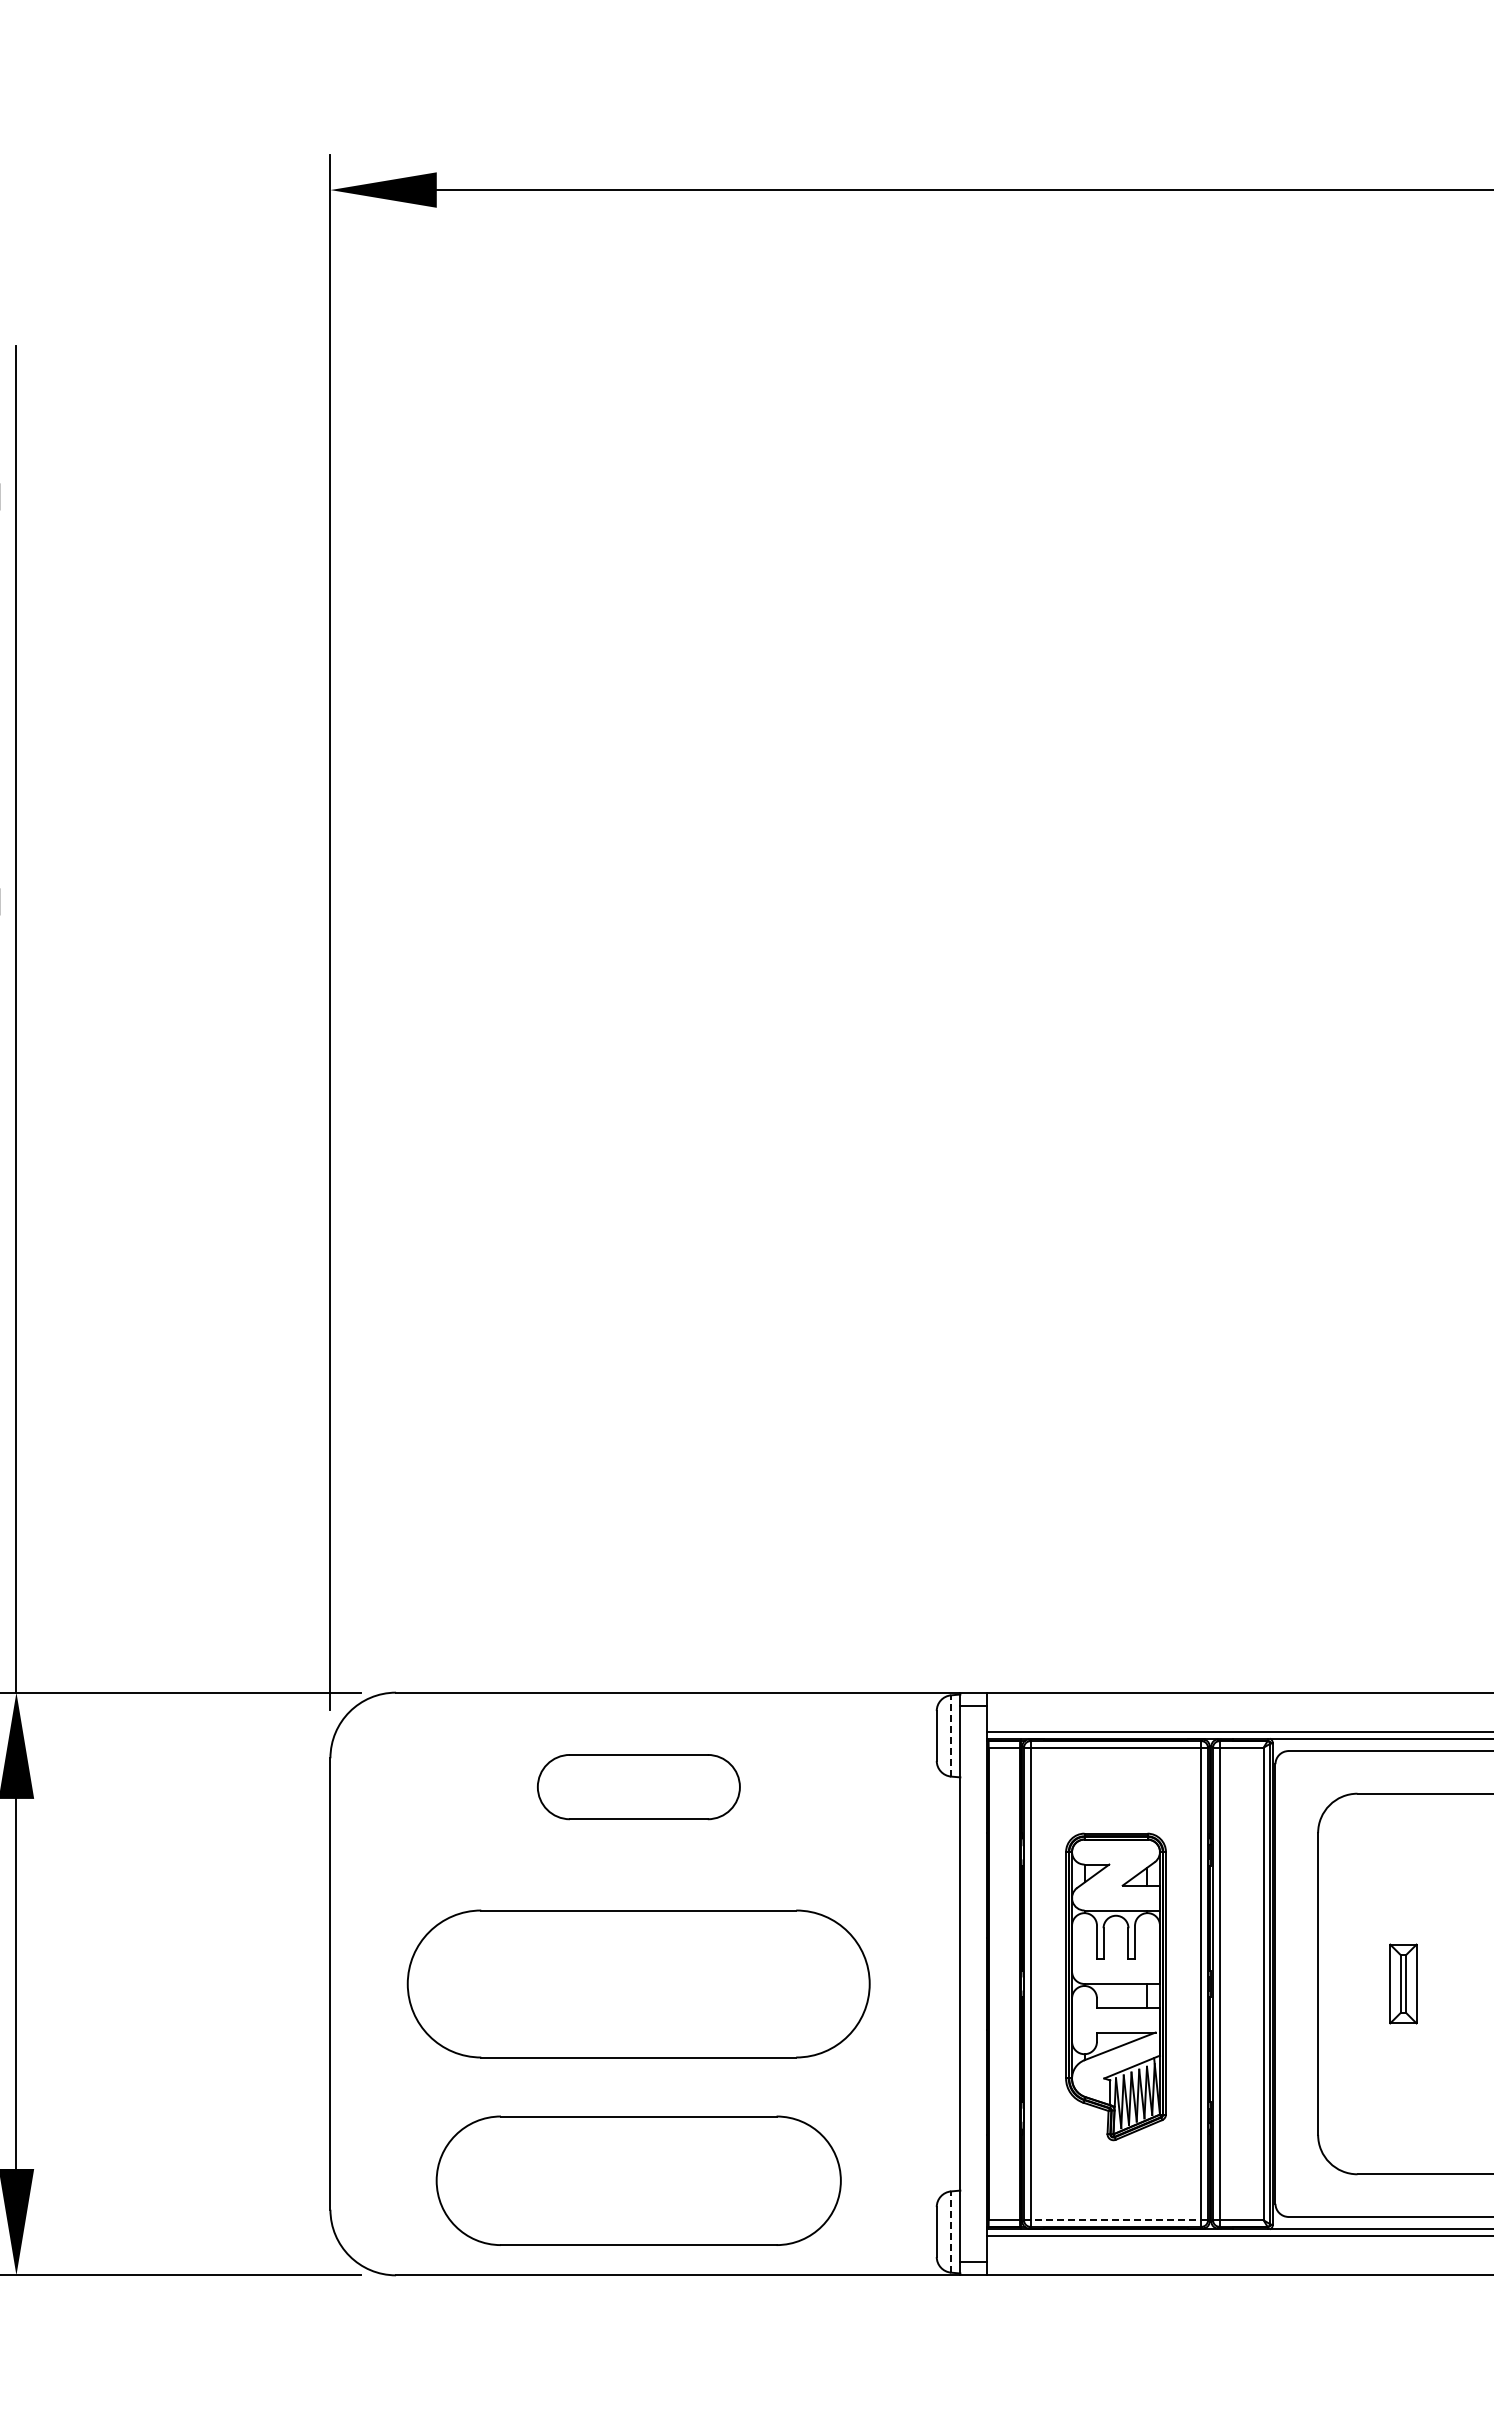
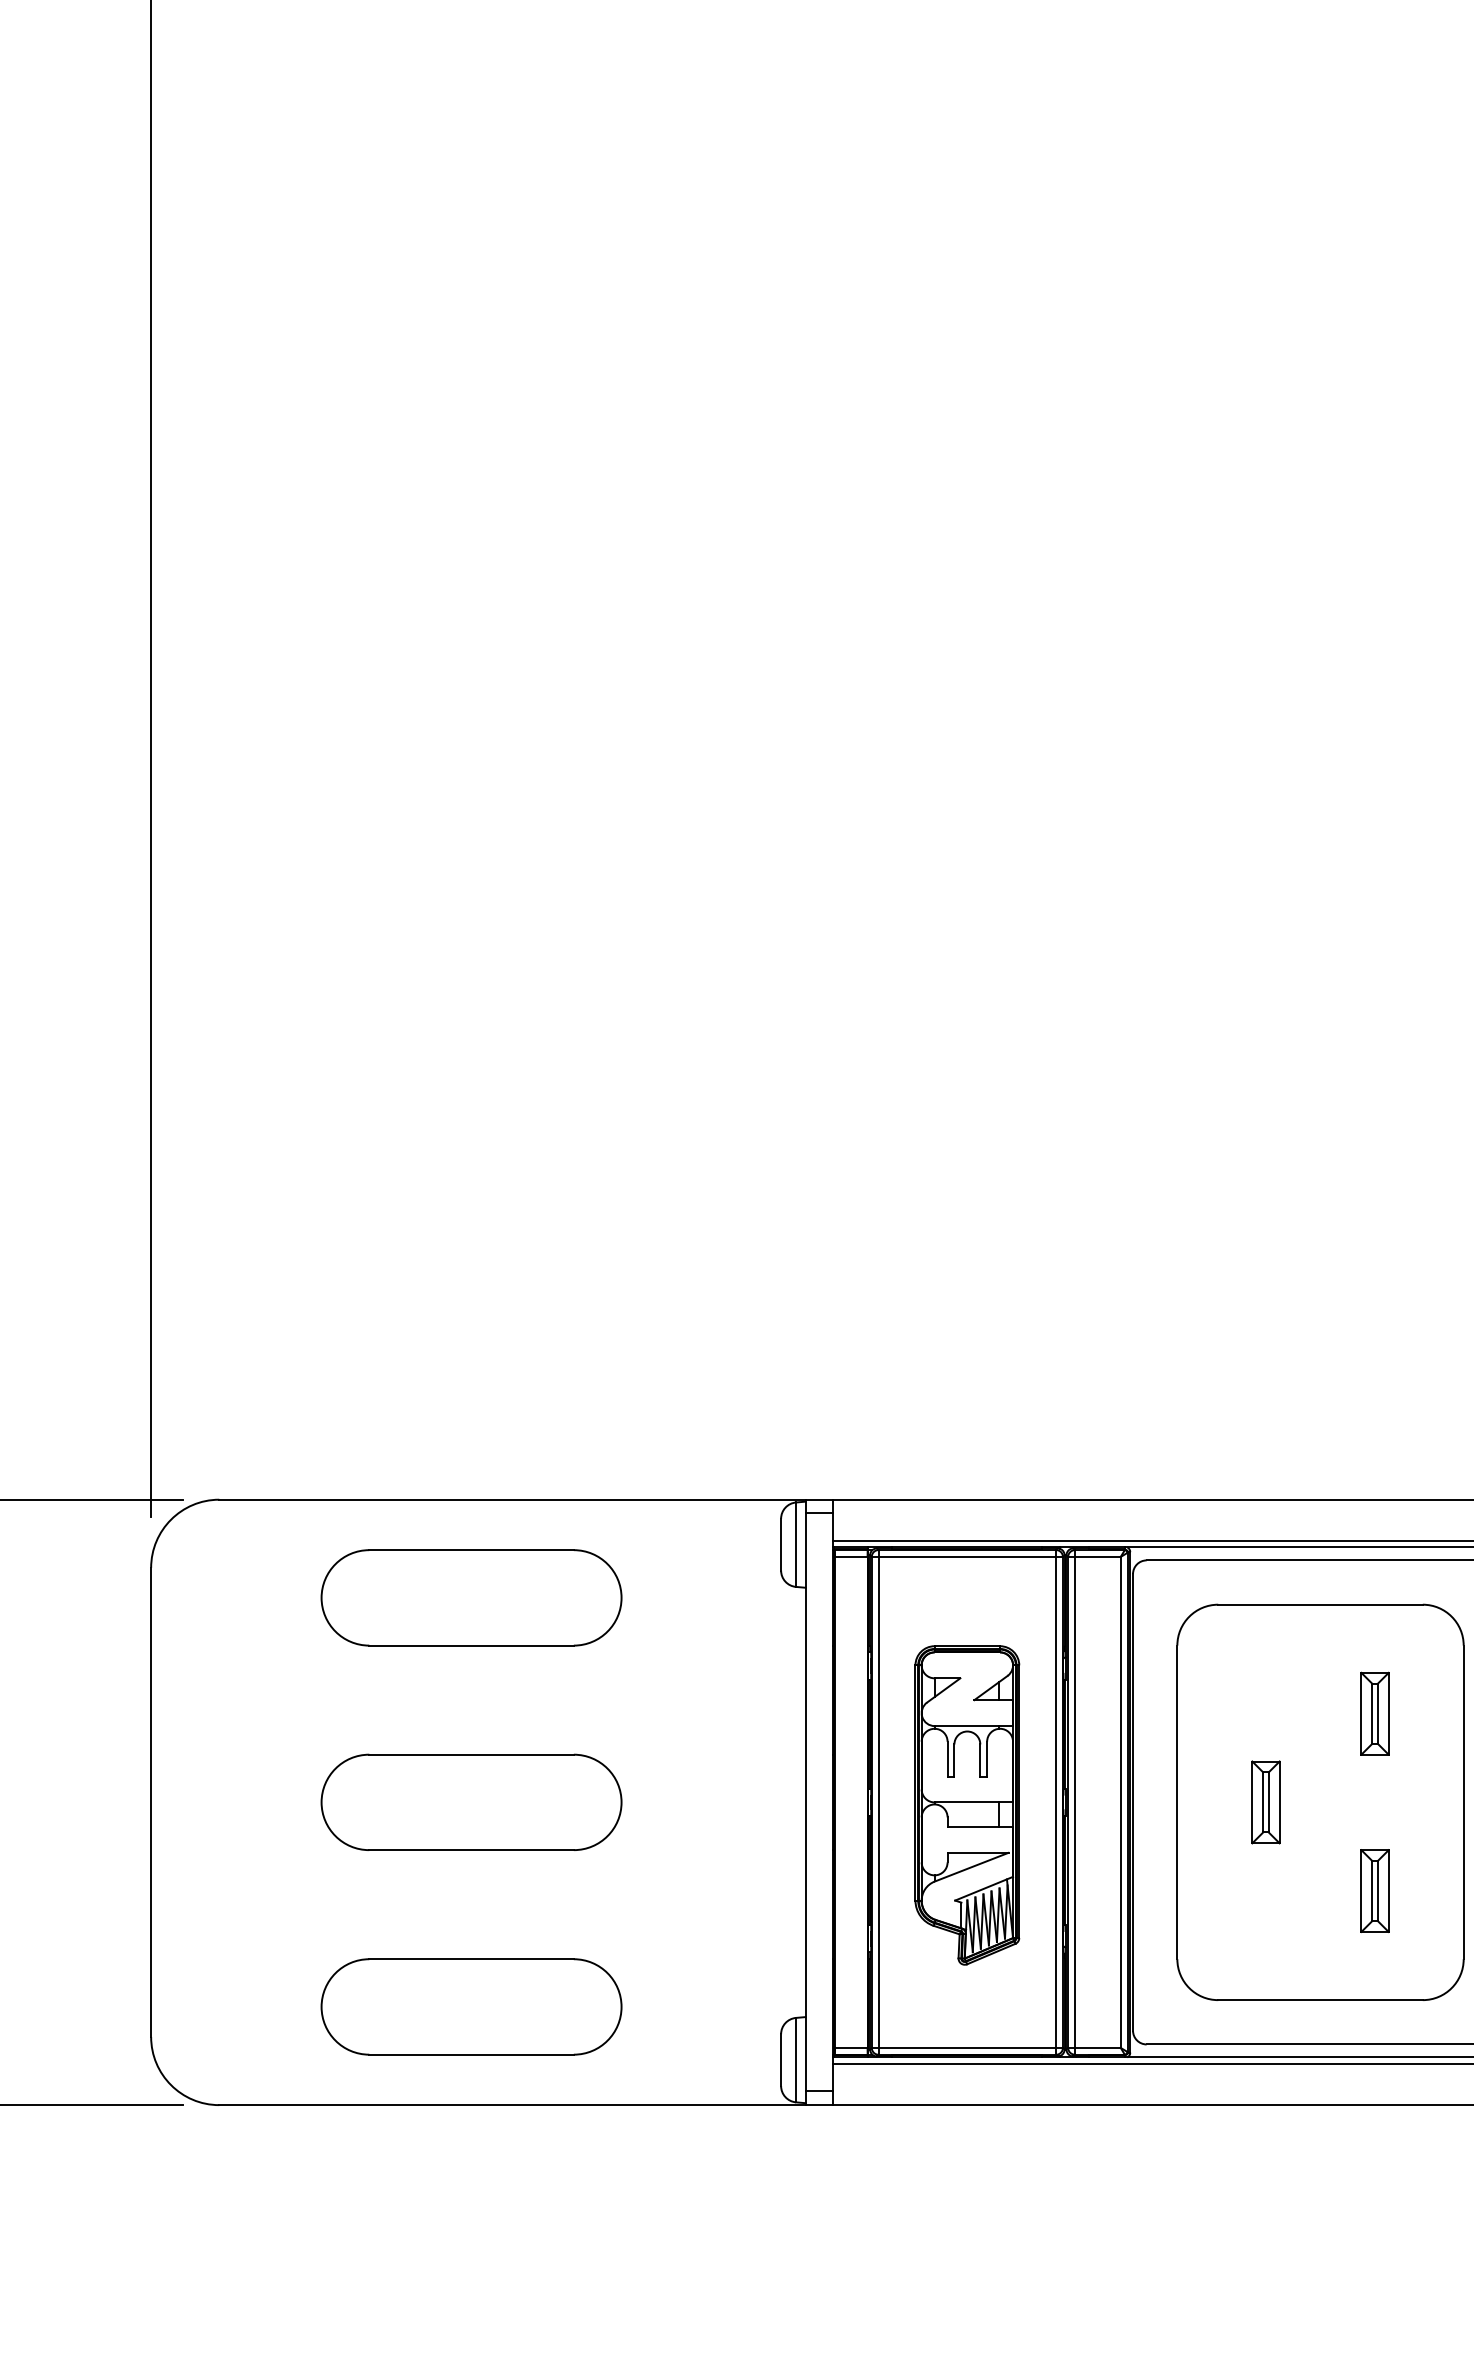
line: (951, 1735) -> (796, 1544), dashed -> solid
part: (638, 1786) -> (471, 1597), size x1.43
part: (638, 1983) -> (471, 1801), size x0.62
part: (638, 2180) -> (471, 2006), size x0.71
line: (1116, 2220) -> (967, 2048), dashed -> solid
line: (951, 2232) -> (796, 2060), dashed -> solid

